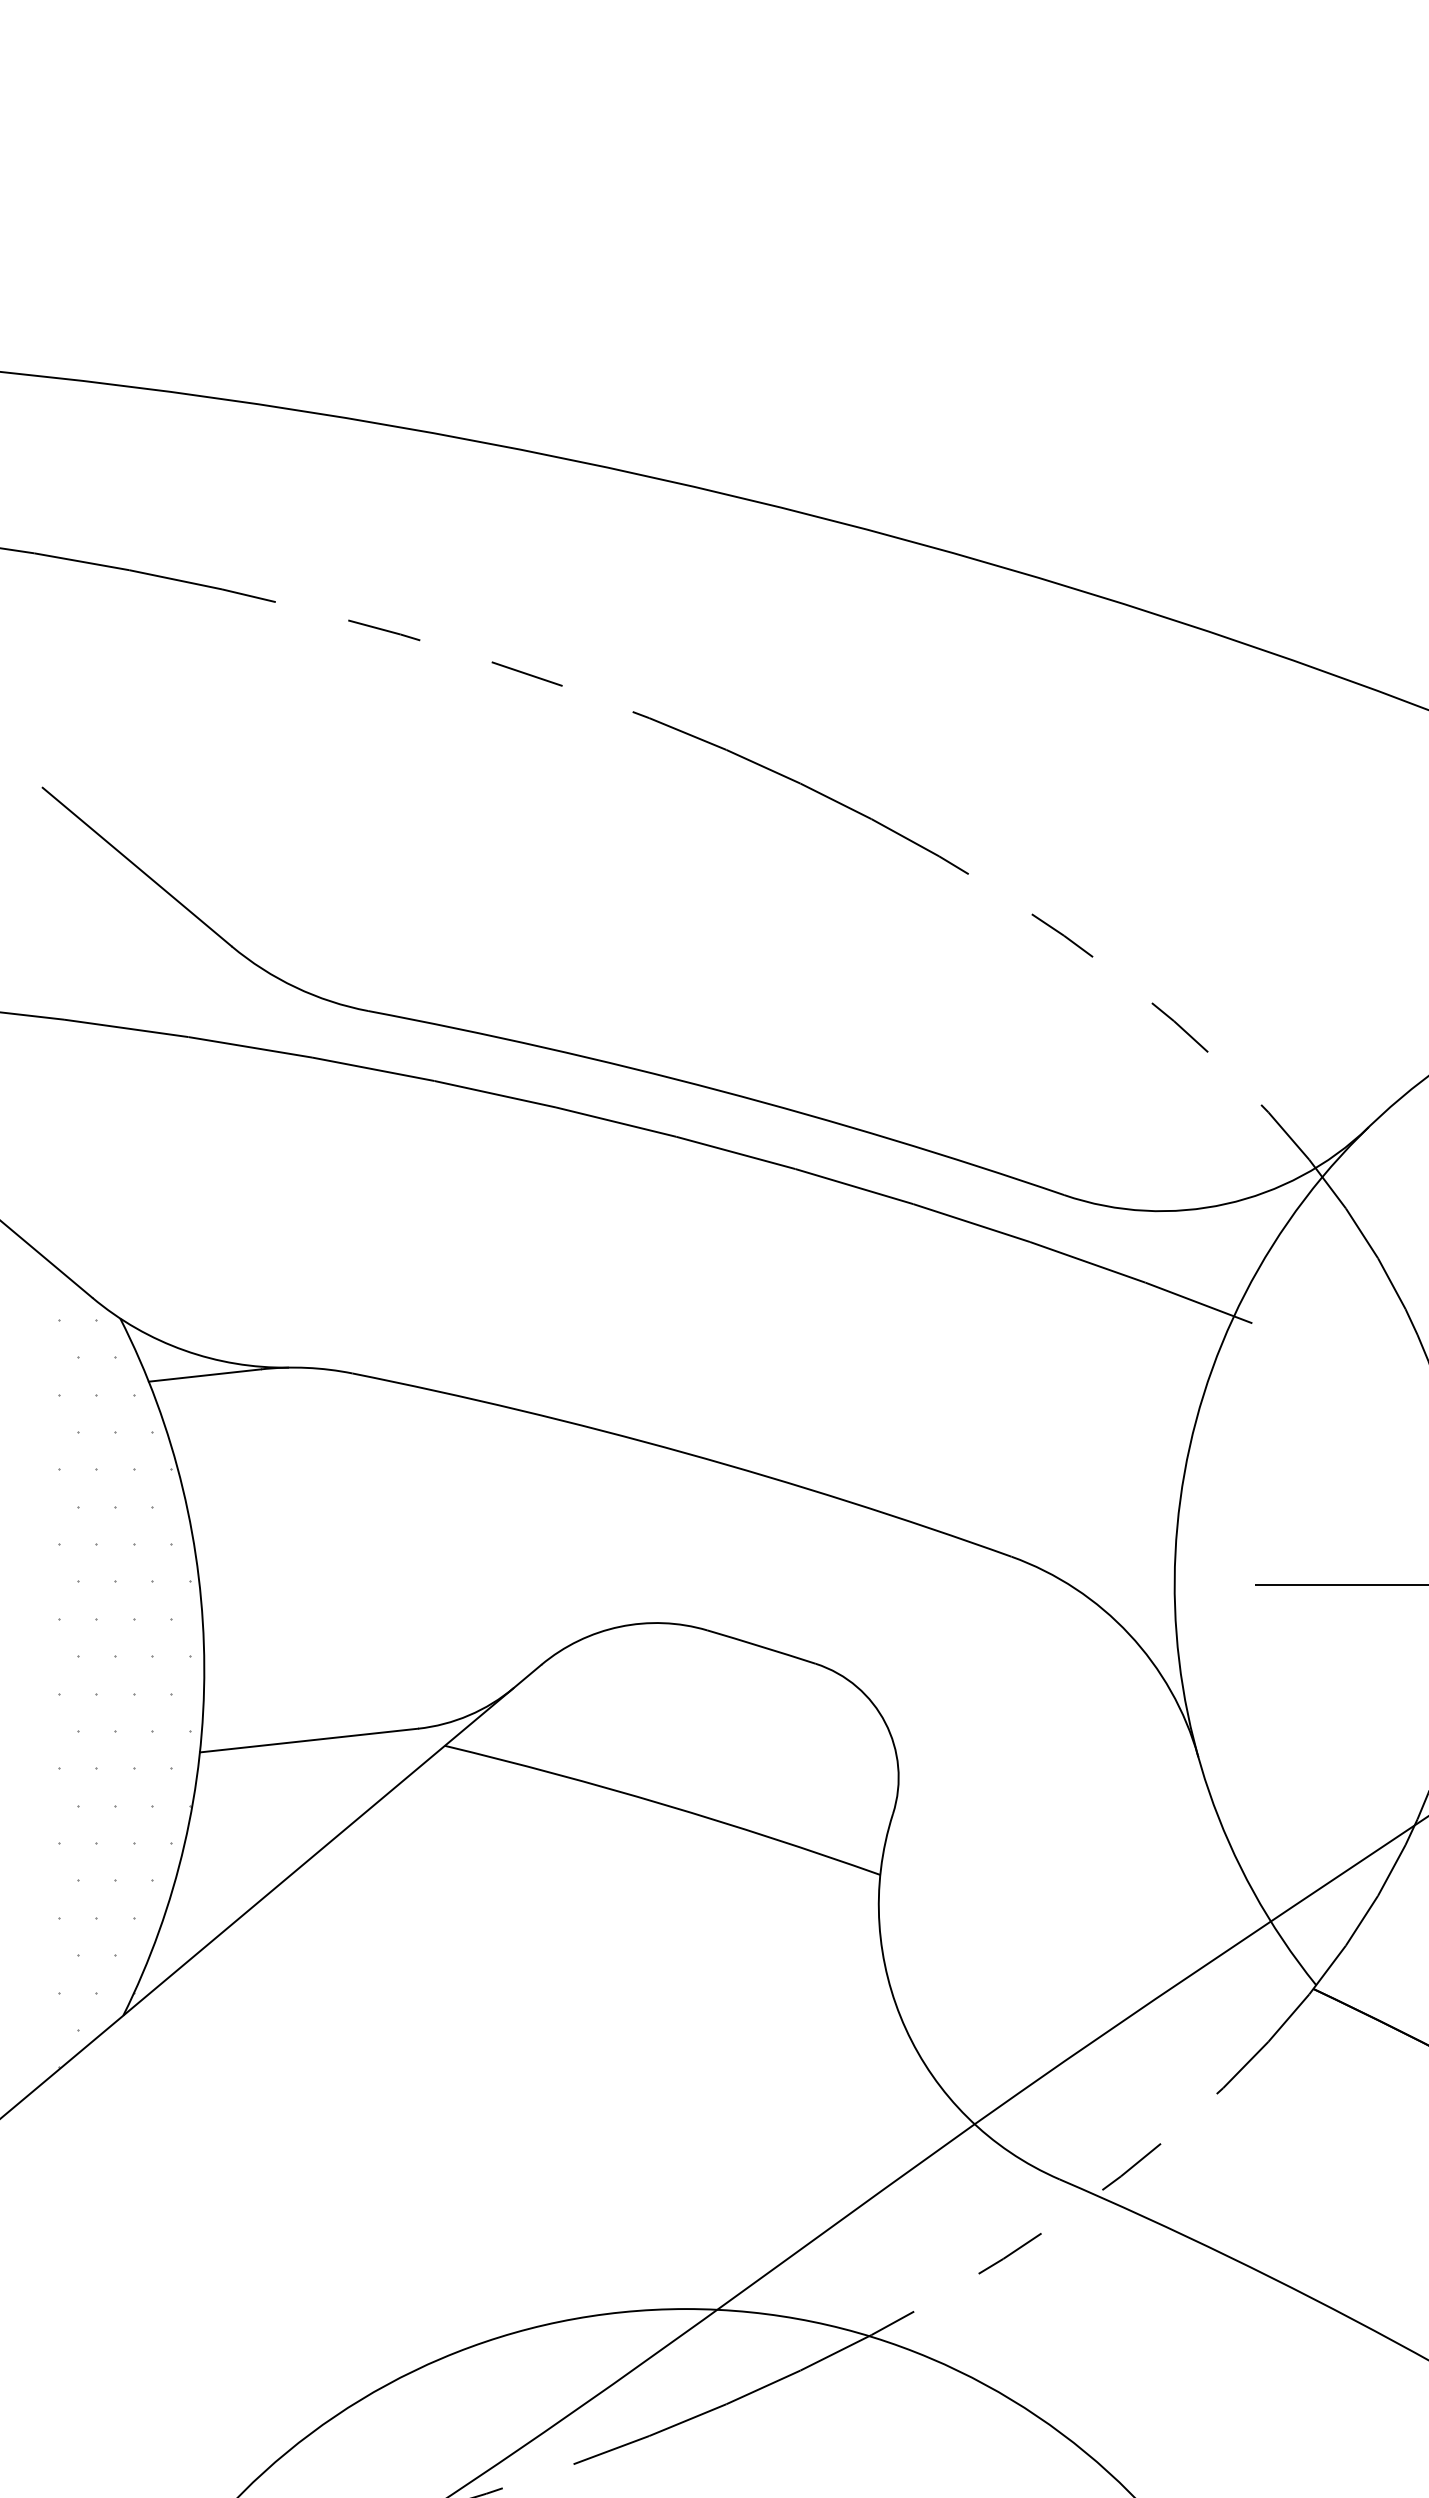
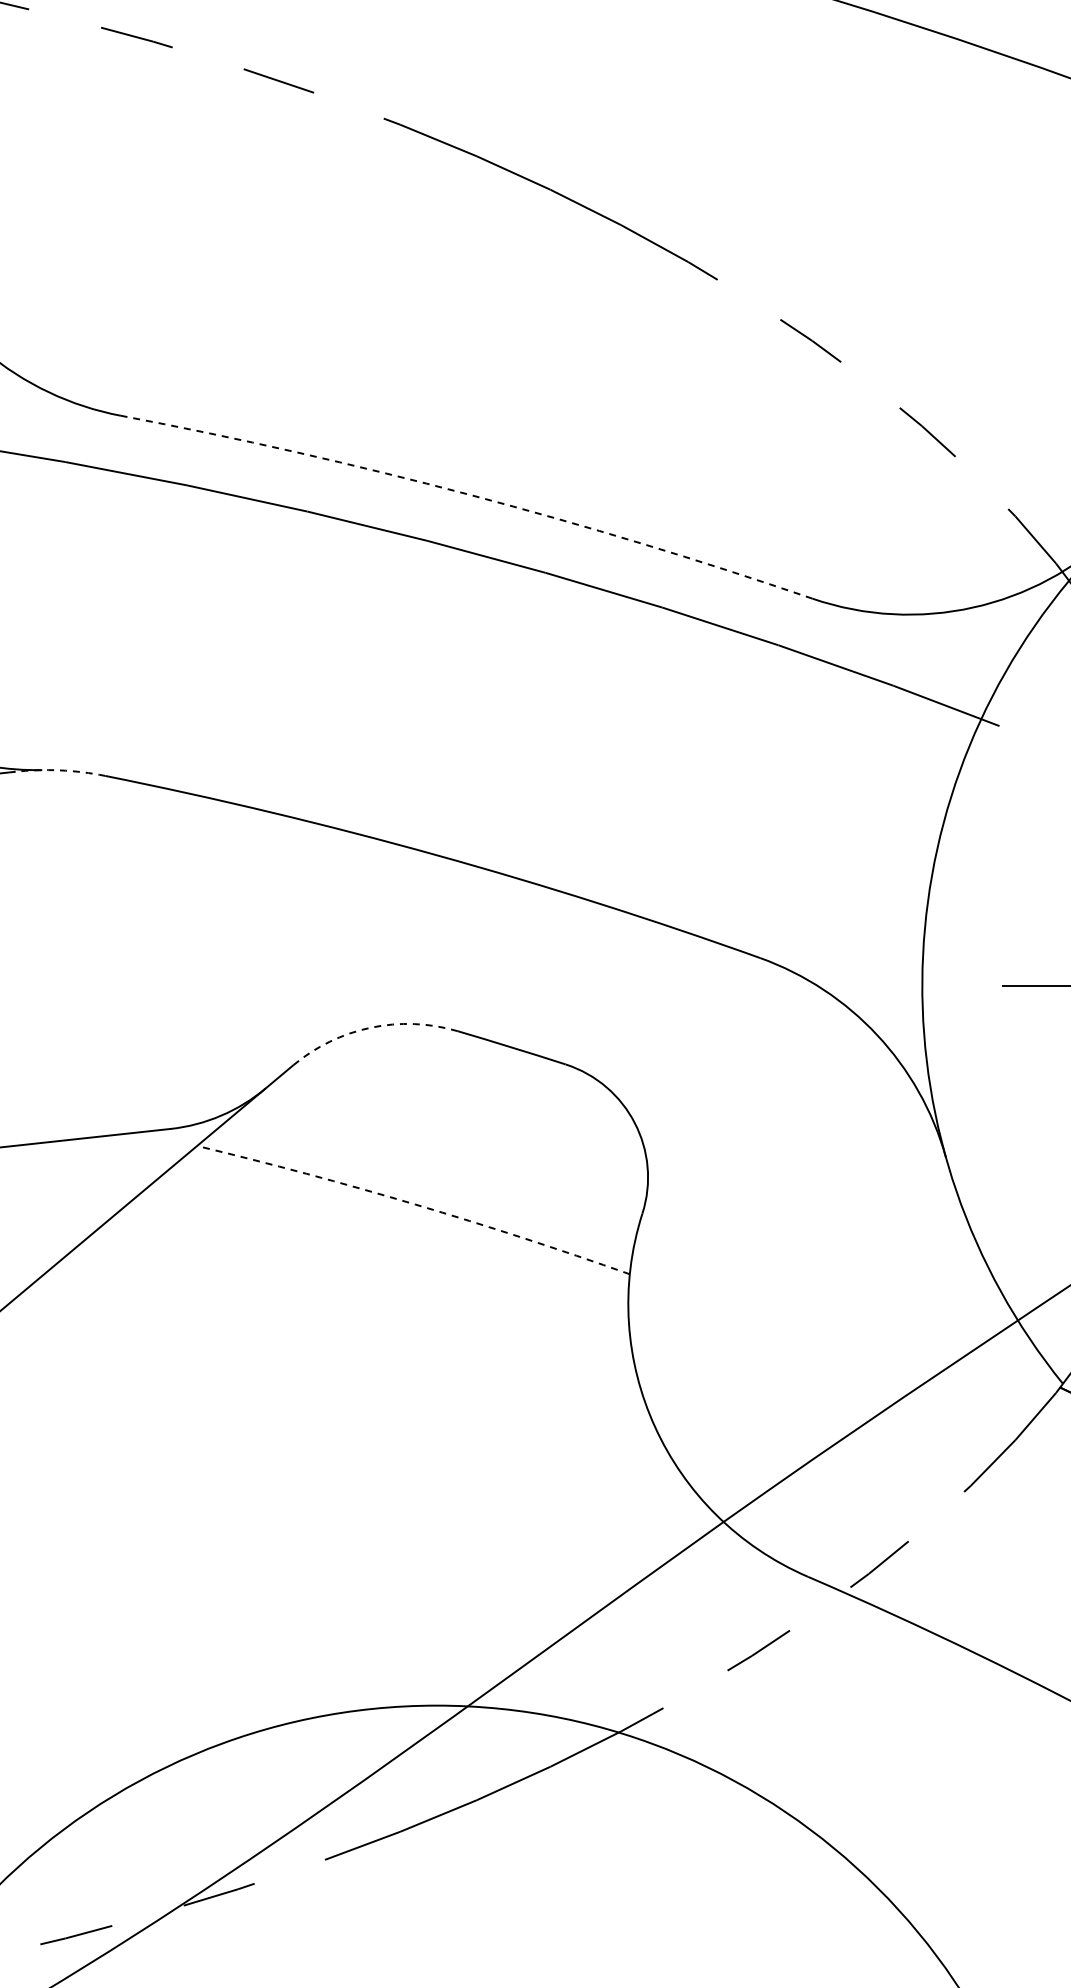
arc: (719, 1090) -> (470, 494), solid -> dashed
arc: (306, 1367) -> (59, 770), solid -> dashed
arc: (619, 1626) -> (370, 1027), solid -> dashed
arc: (664, 1804) -> (415, 1204), solid -> dashed

